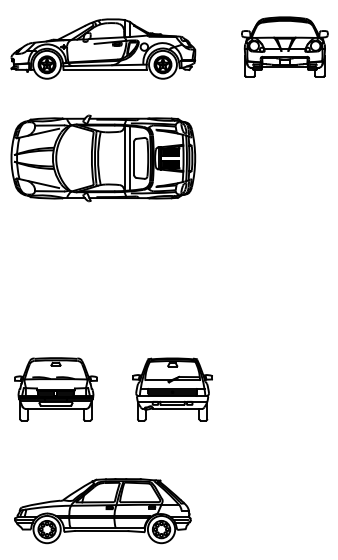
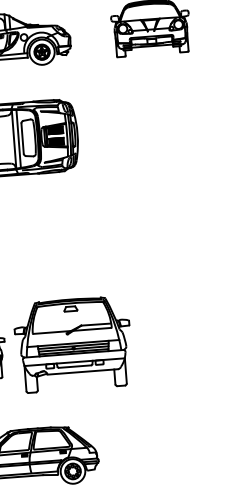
part: (172, 389) -> (73, 344), size x1.6

